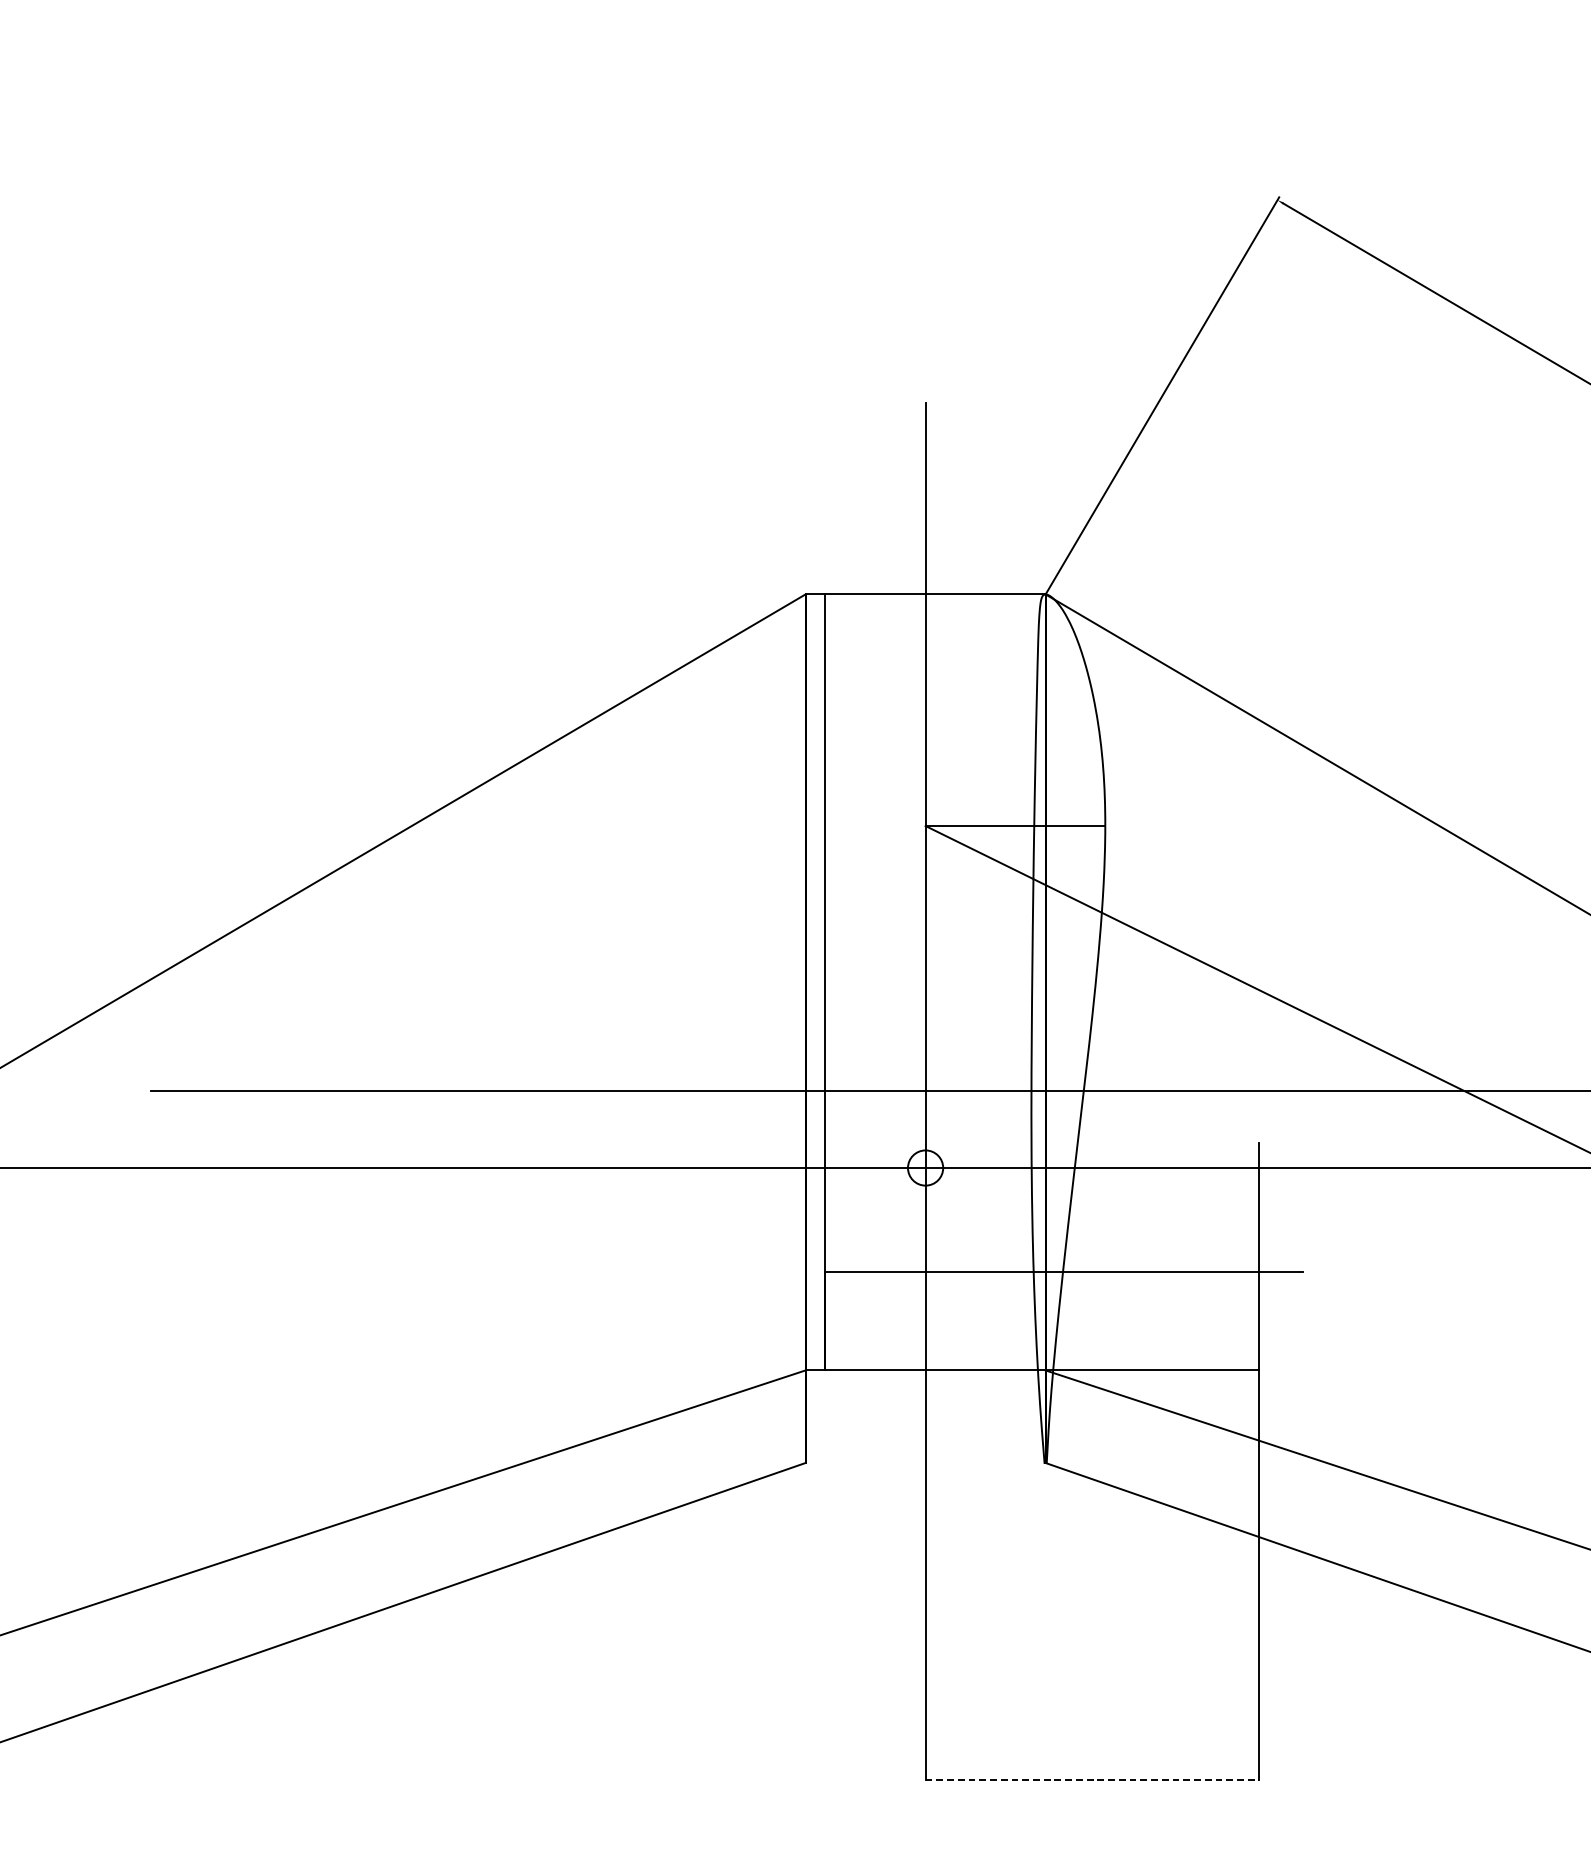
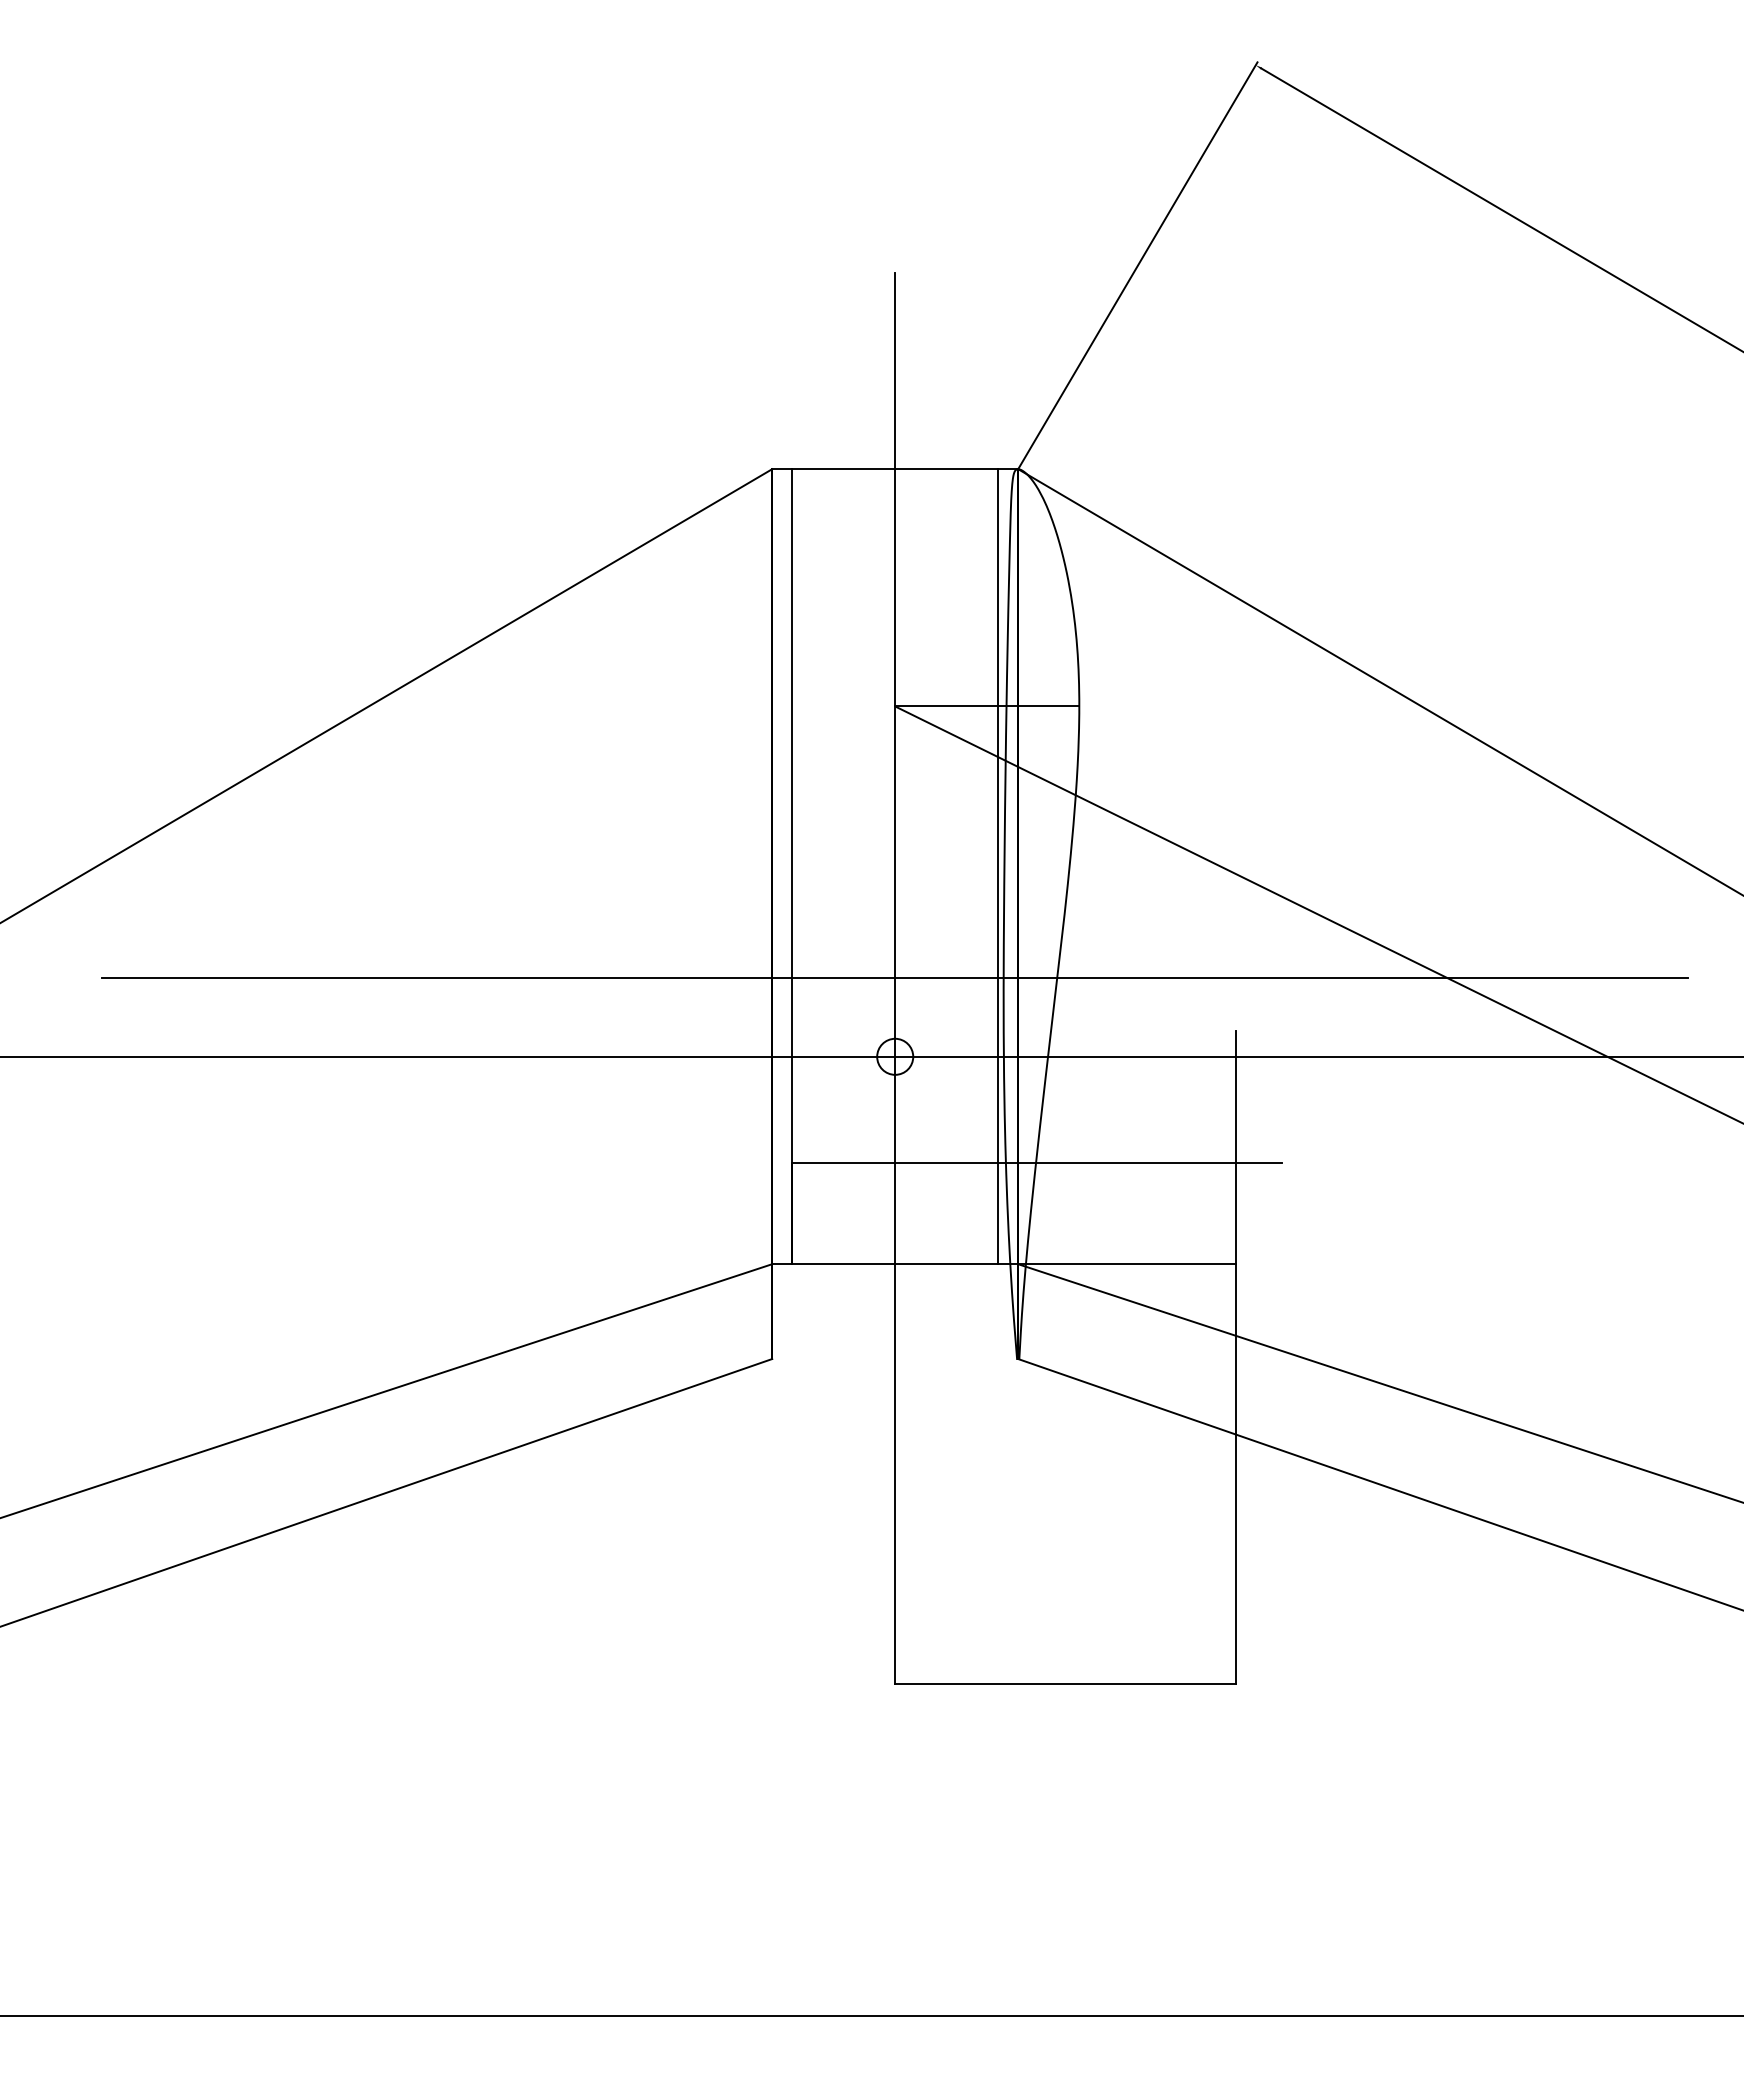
line: (1026, 982) -> (998, 866), added
line: (1091, 1780) -> (1065, 1684), dashed -> solid

